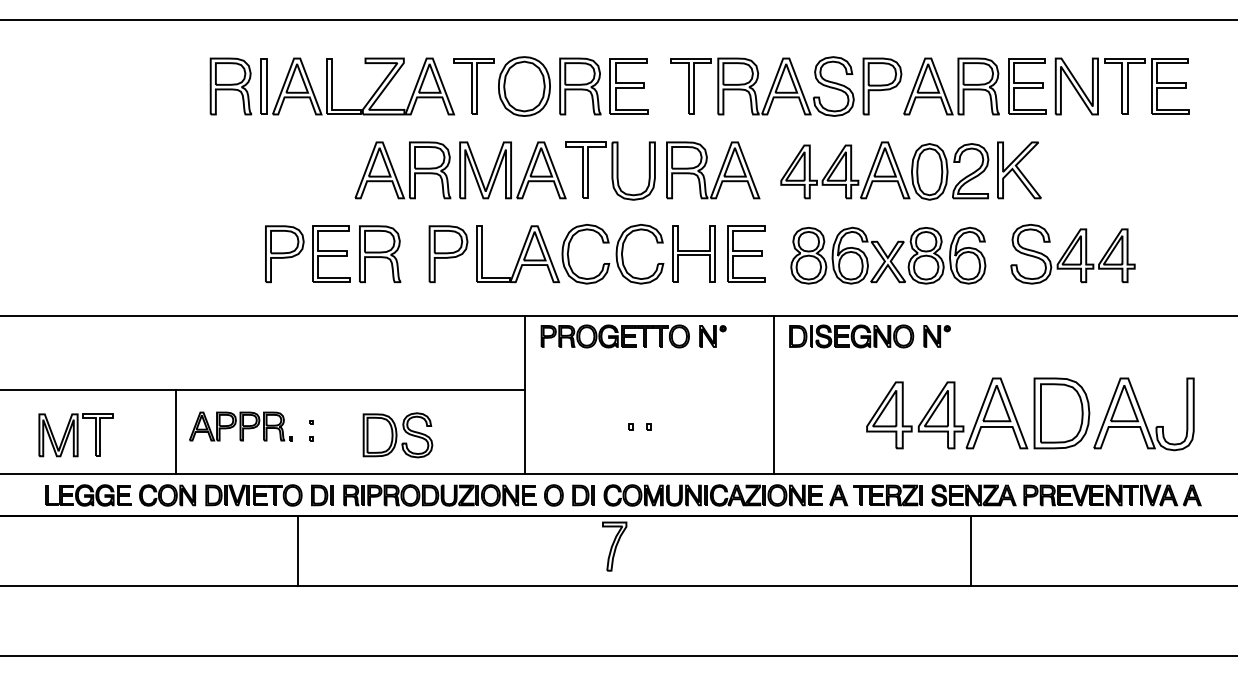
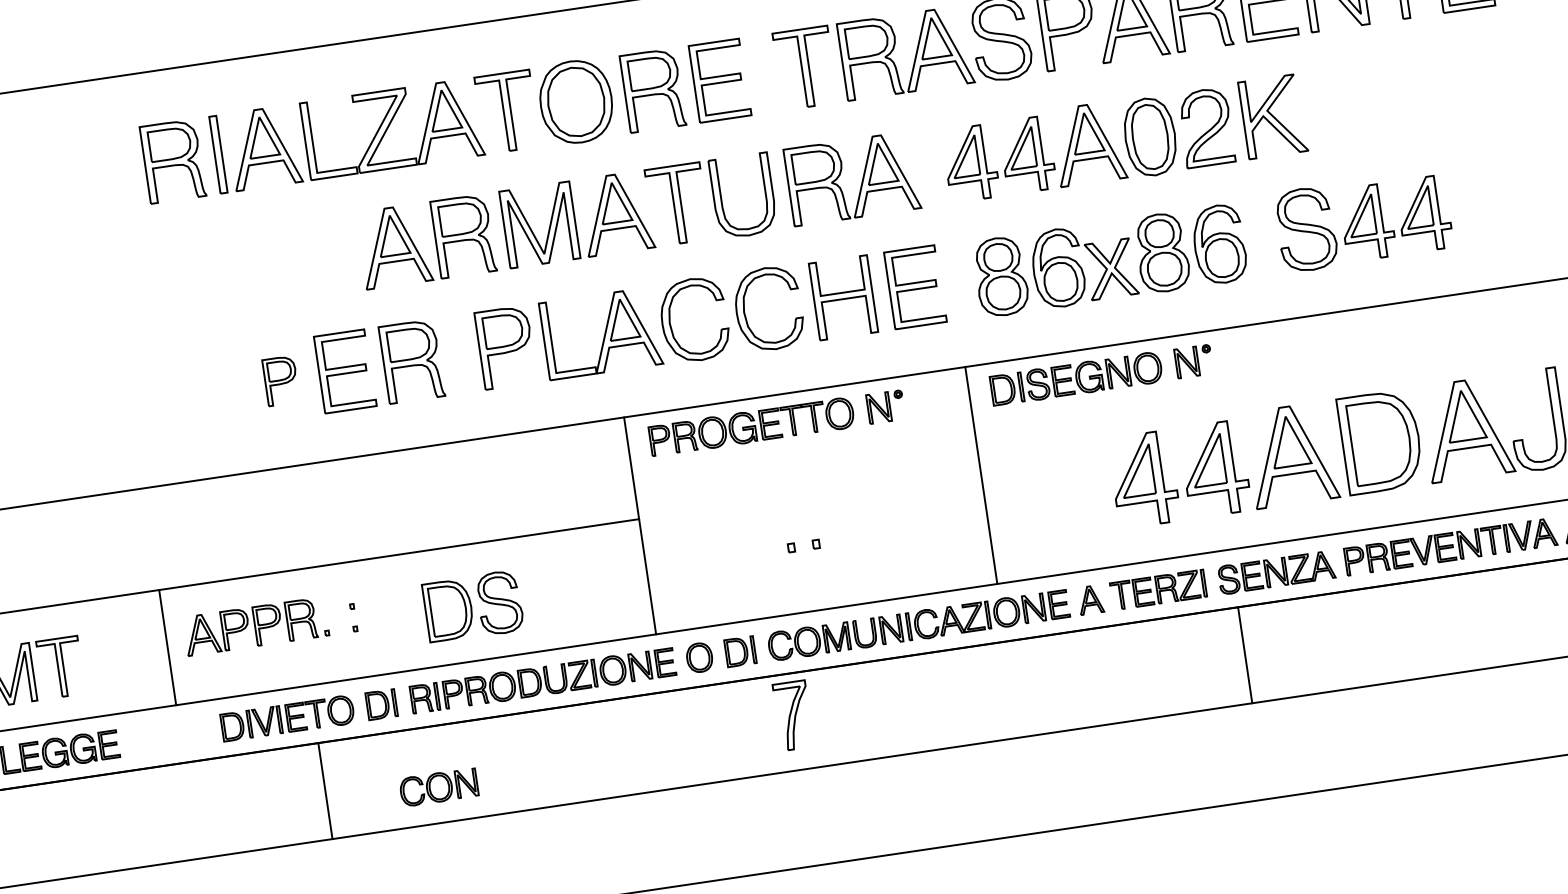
part: (284, 254) -> (280, 381), size x0.6
part: (167, 495) -> (438, 787), moved
line: (298, 551) -> (325, 791), moved
line: (970, 551) -> (1244, 655), moved

